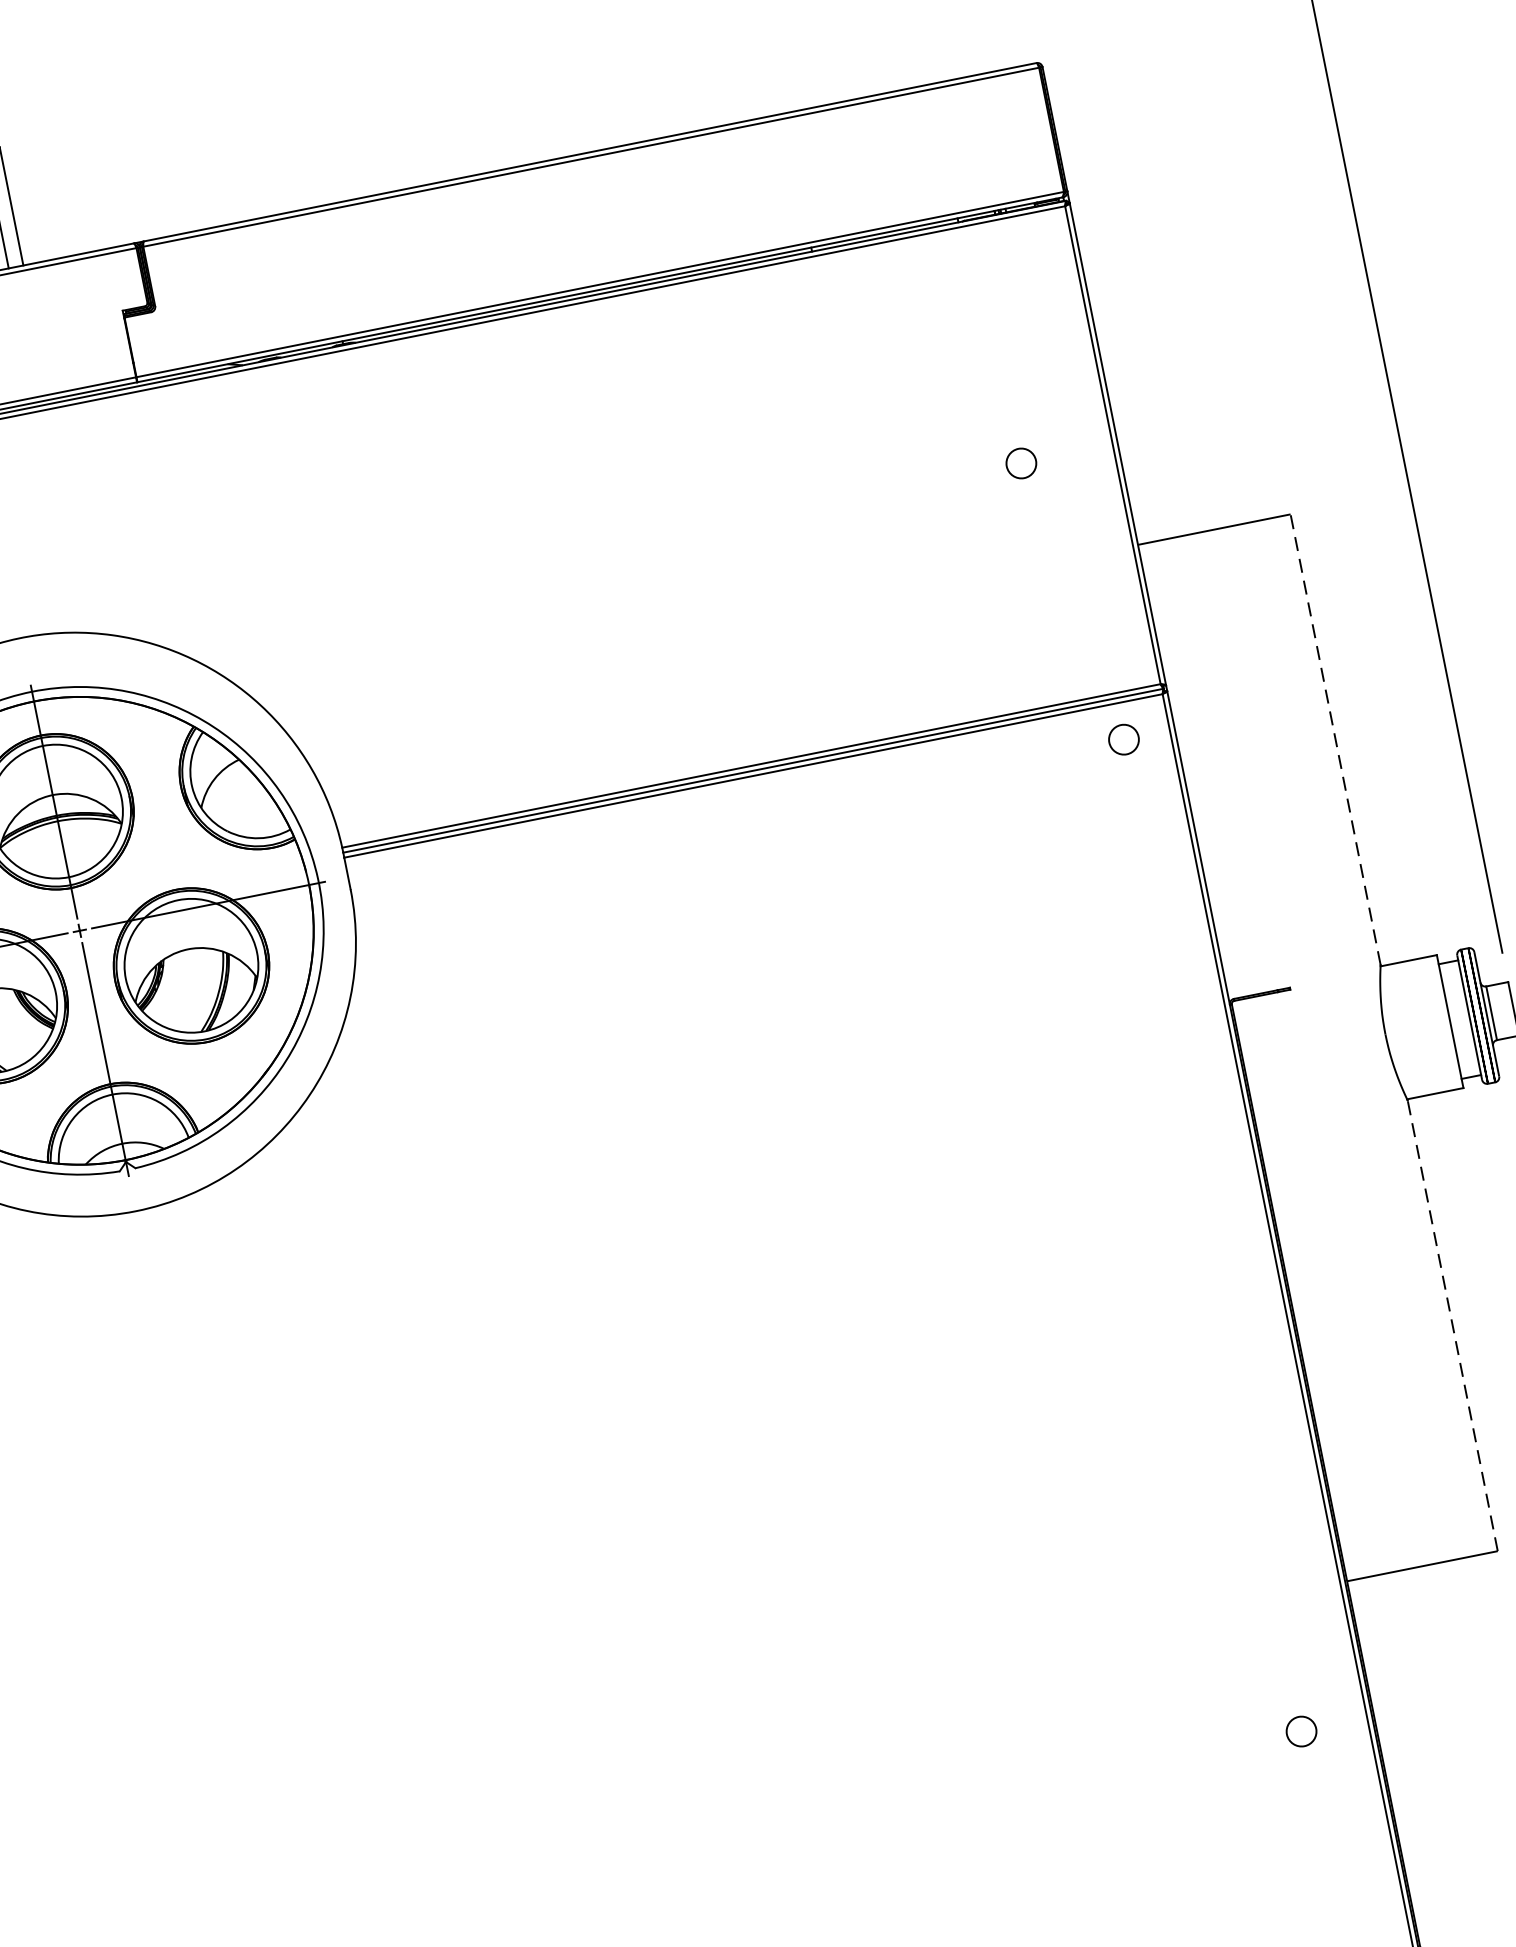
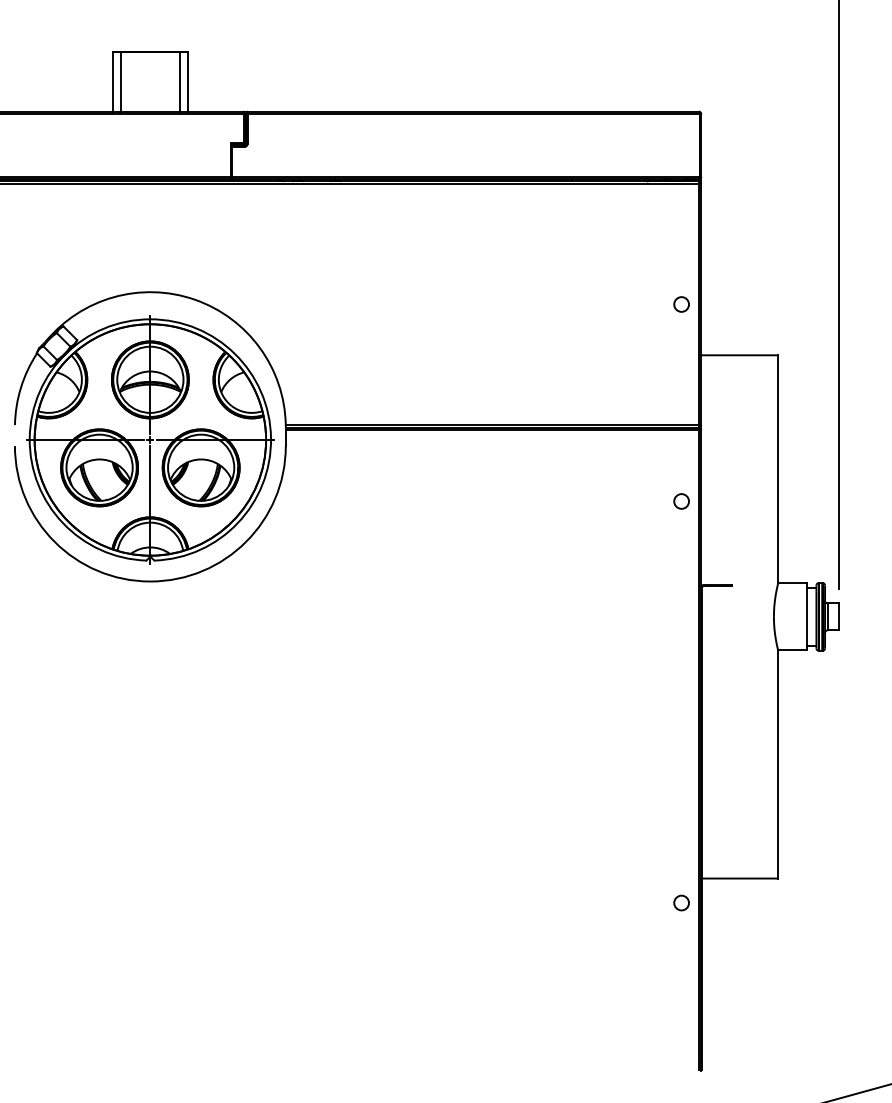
circle: (1021, 463) -> (681, 304), moved
circle: (1123, 739) -> (681, 501), moved
line: (1336, 740) -> (778, 469), dashed -> solid
line: (1452, 1325) -> (778, 764), dashed -> solid
circle: (1301, 1730) -> (681, 902), moved

